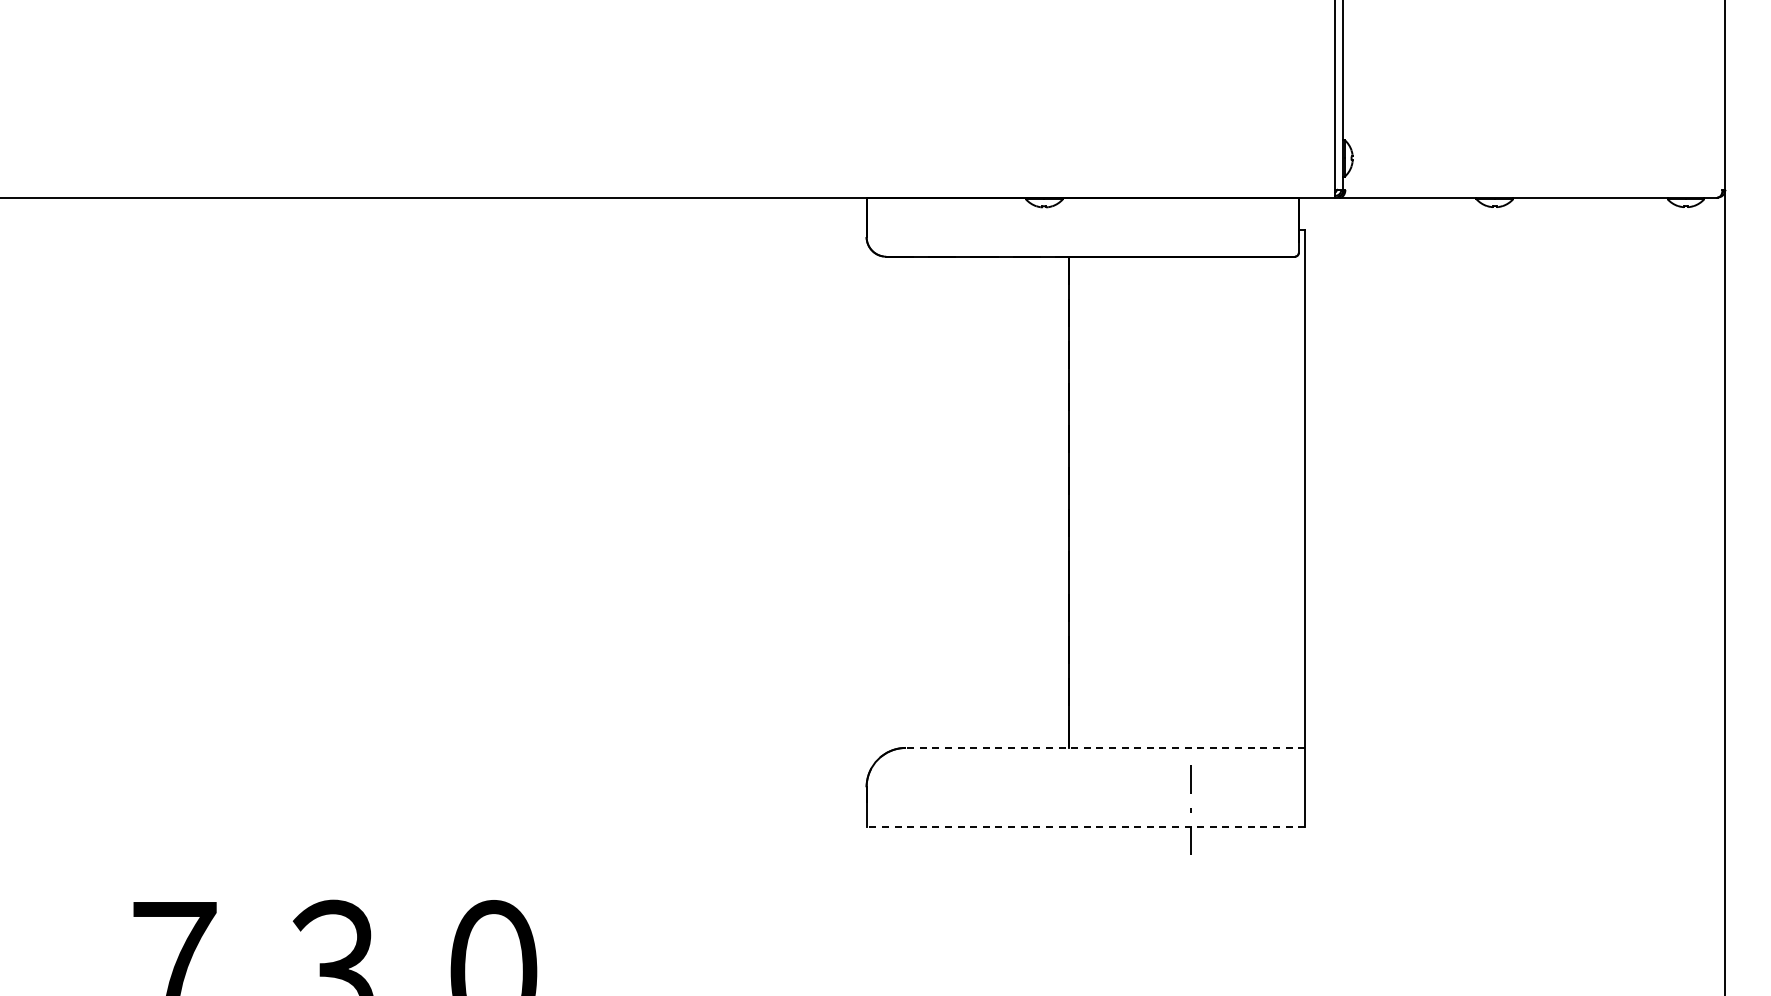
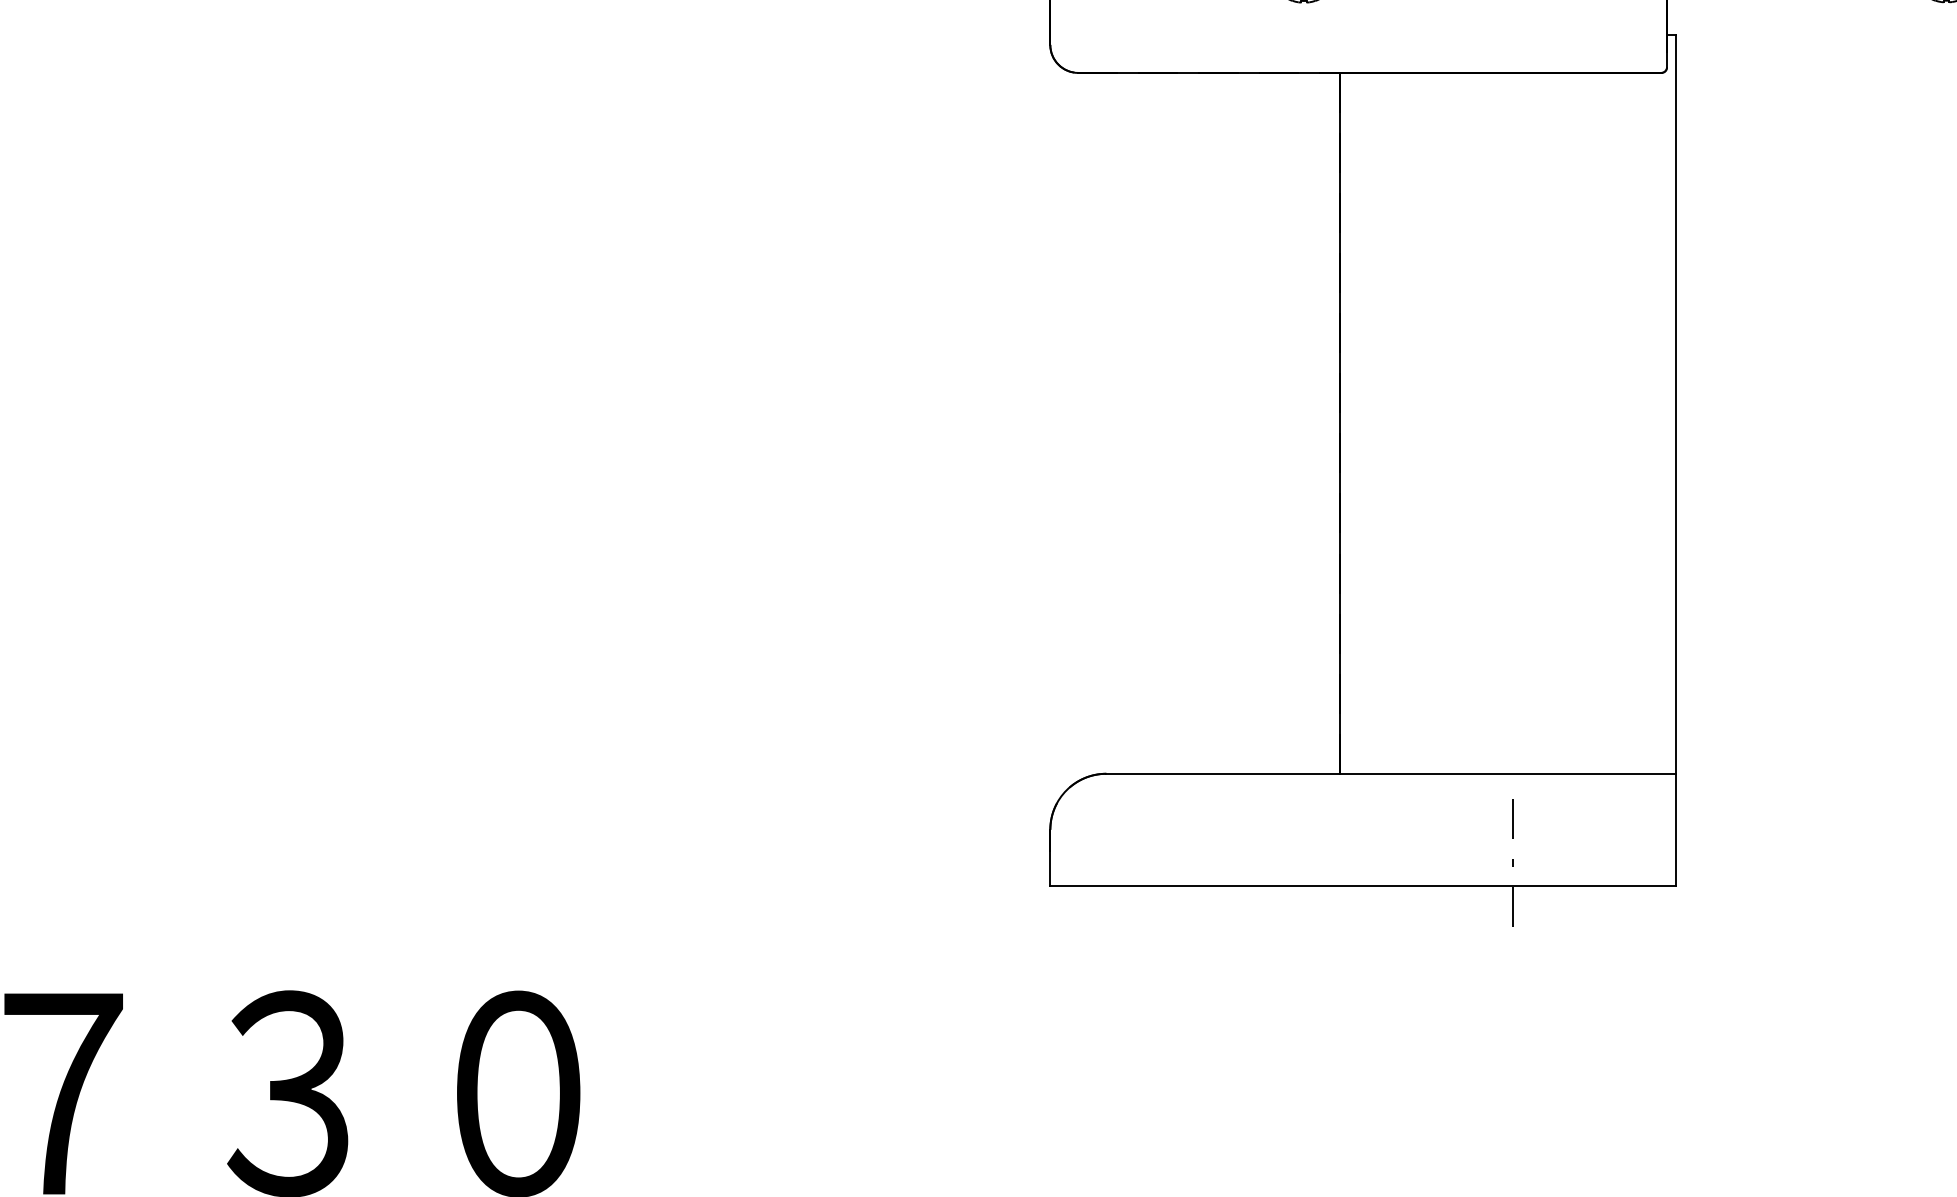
line: (1105, 747) -> (1391, 773), dashed -> solid
line: (1085, 826) -> (1362, 885), dashed -> solid

